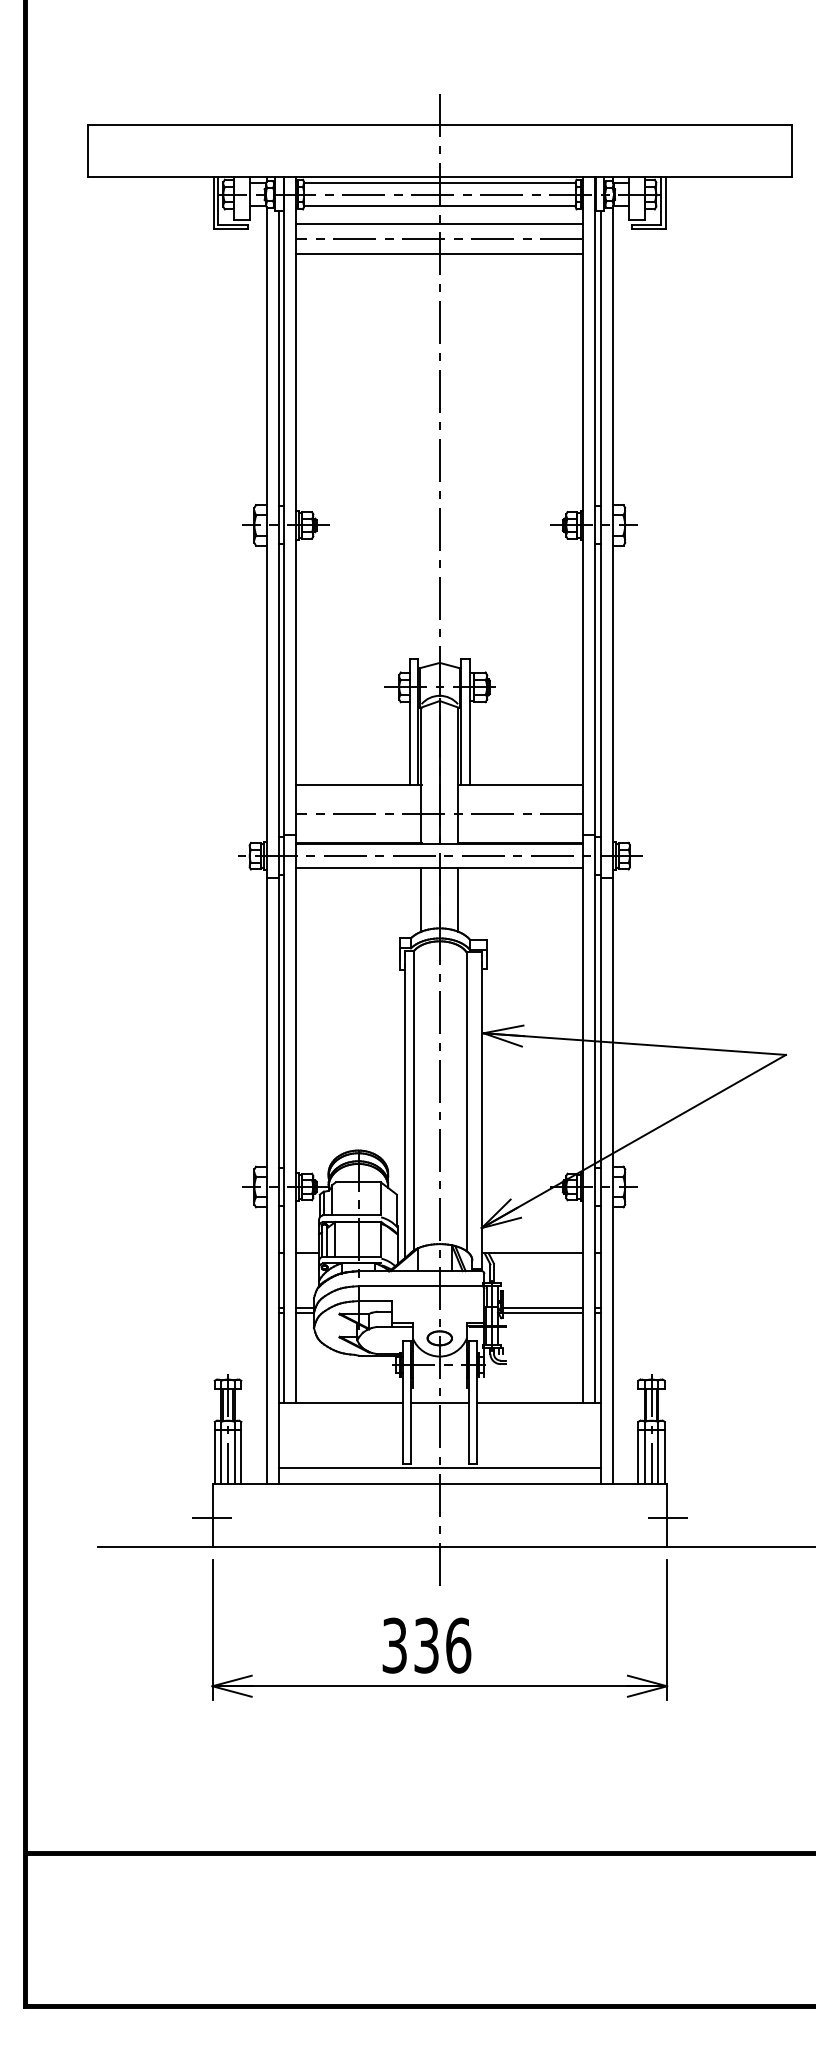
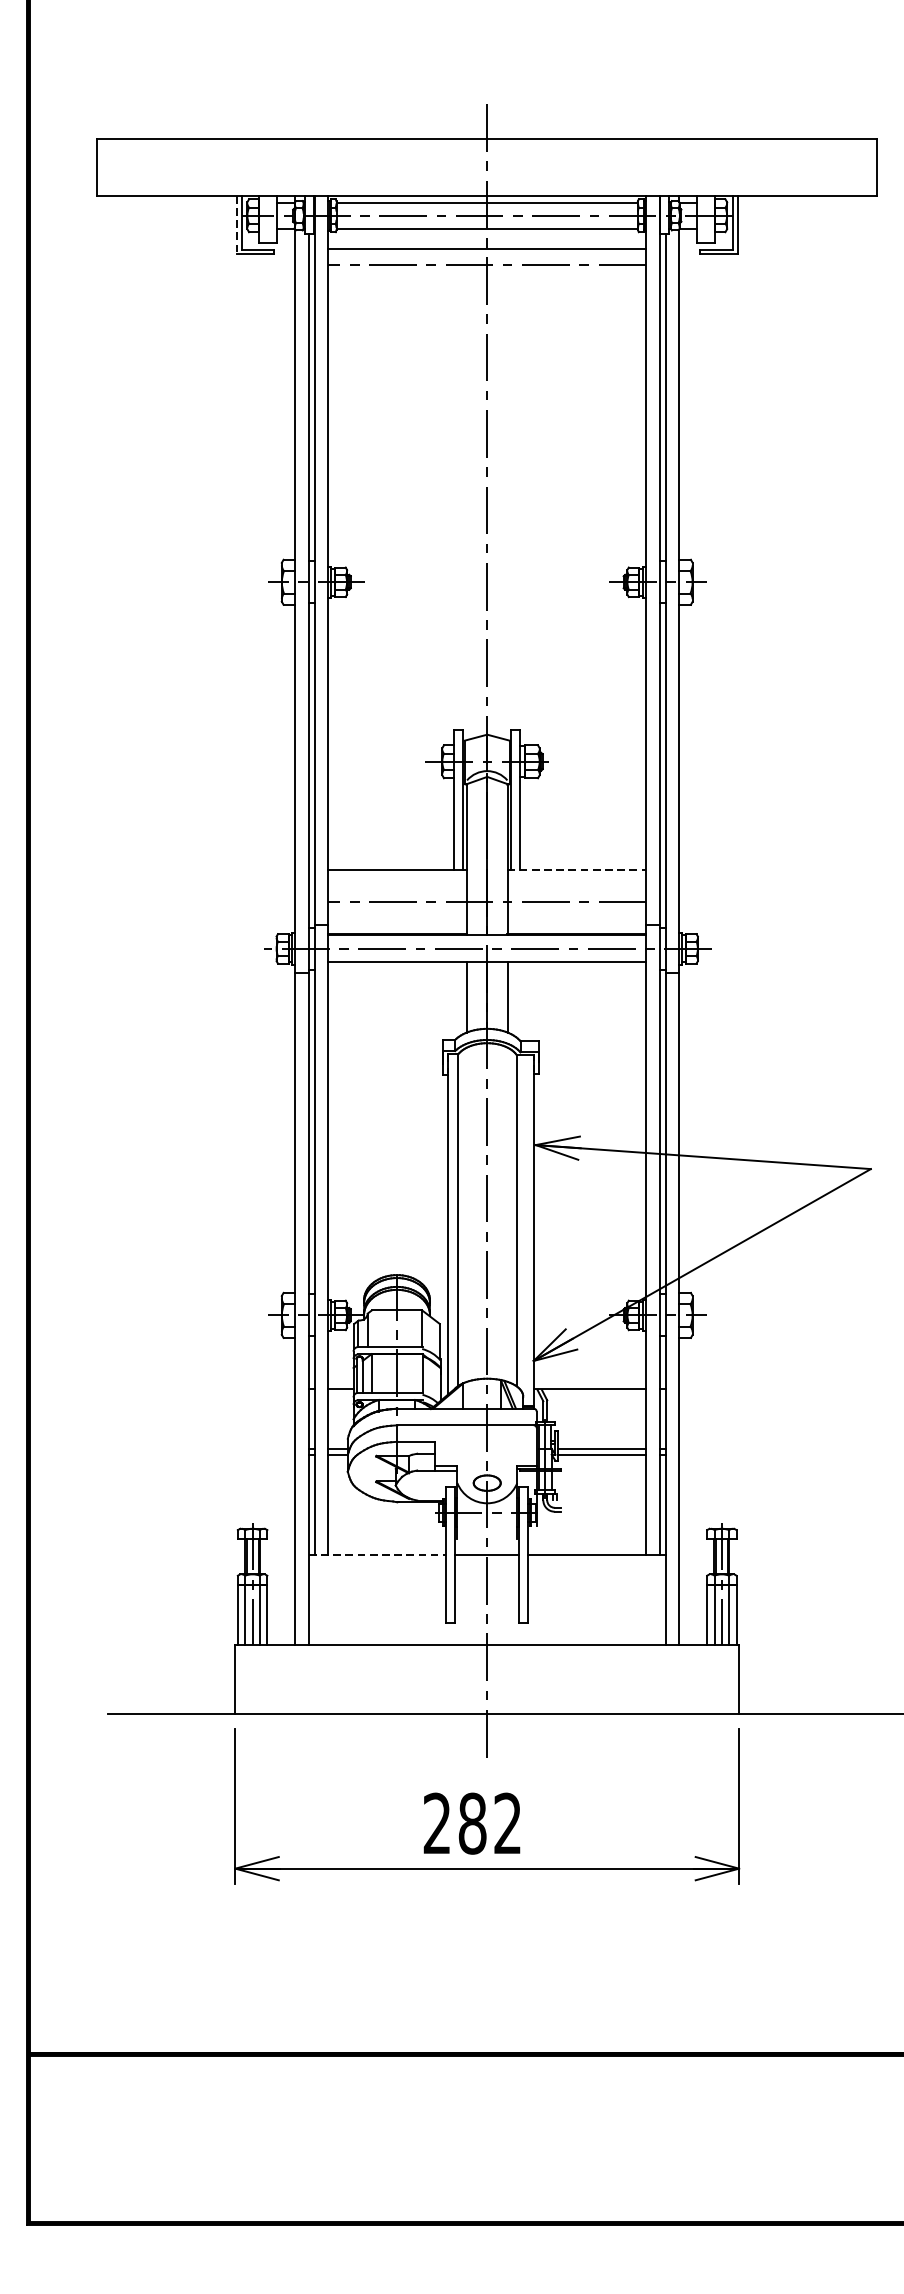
line: (213, 203) -> (236, 225), solid -> dashed
line: (439, 253) -> (486, 281), removed
line: (520, 785) -> (576, 870), solid -> dashed
line: (340, 1403) -> (377, 1555), solid -> dashed
line: (439, 1468) -> (486, 1627), removed
line: (211, 1517) -> (234, 1681), removed
line: (667, 1517) -> (739, 1681), removed
text: (426, 1645) -> (472, 1823), 336 -> 282

